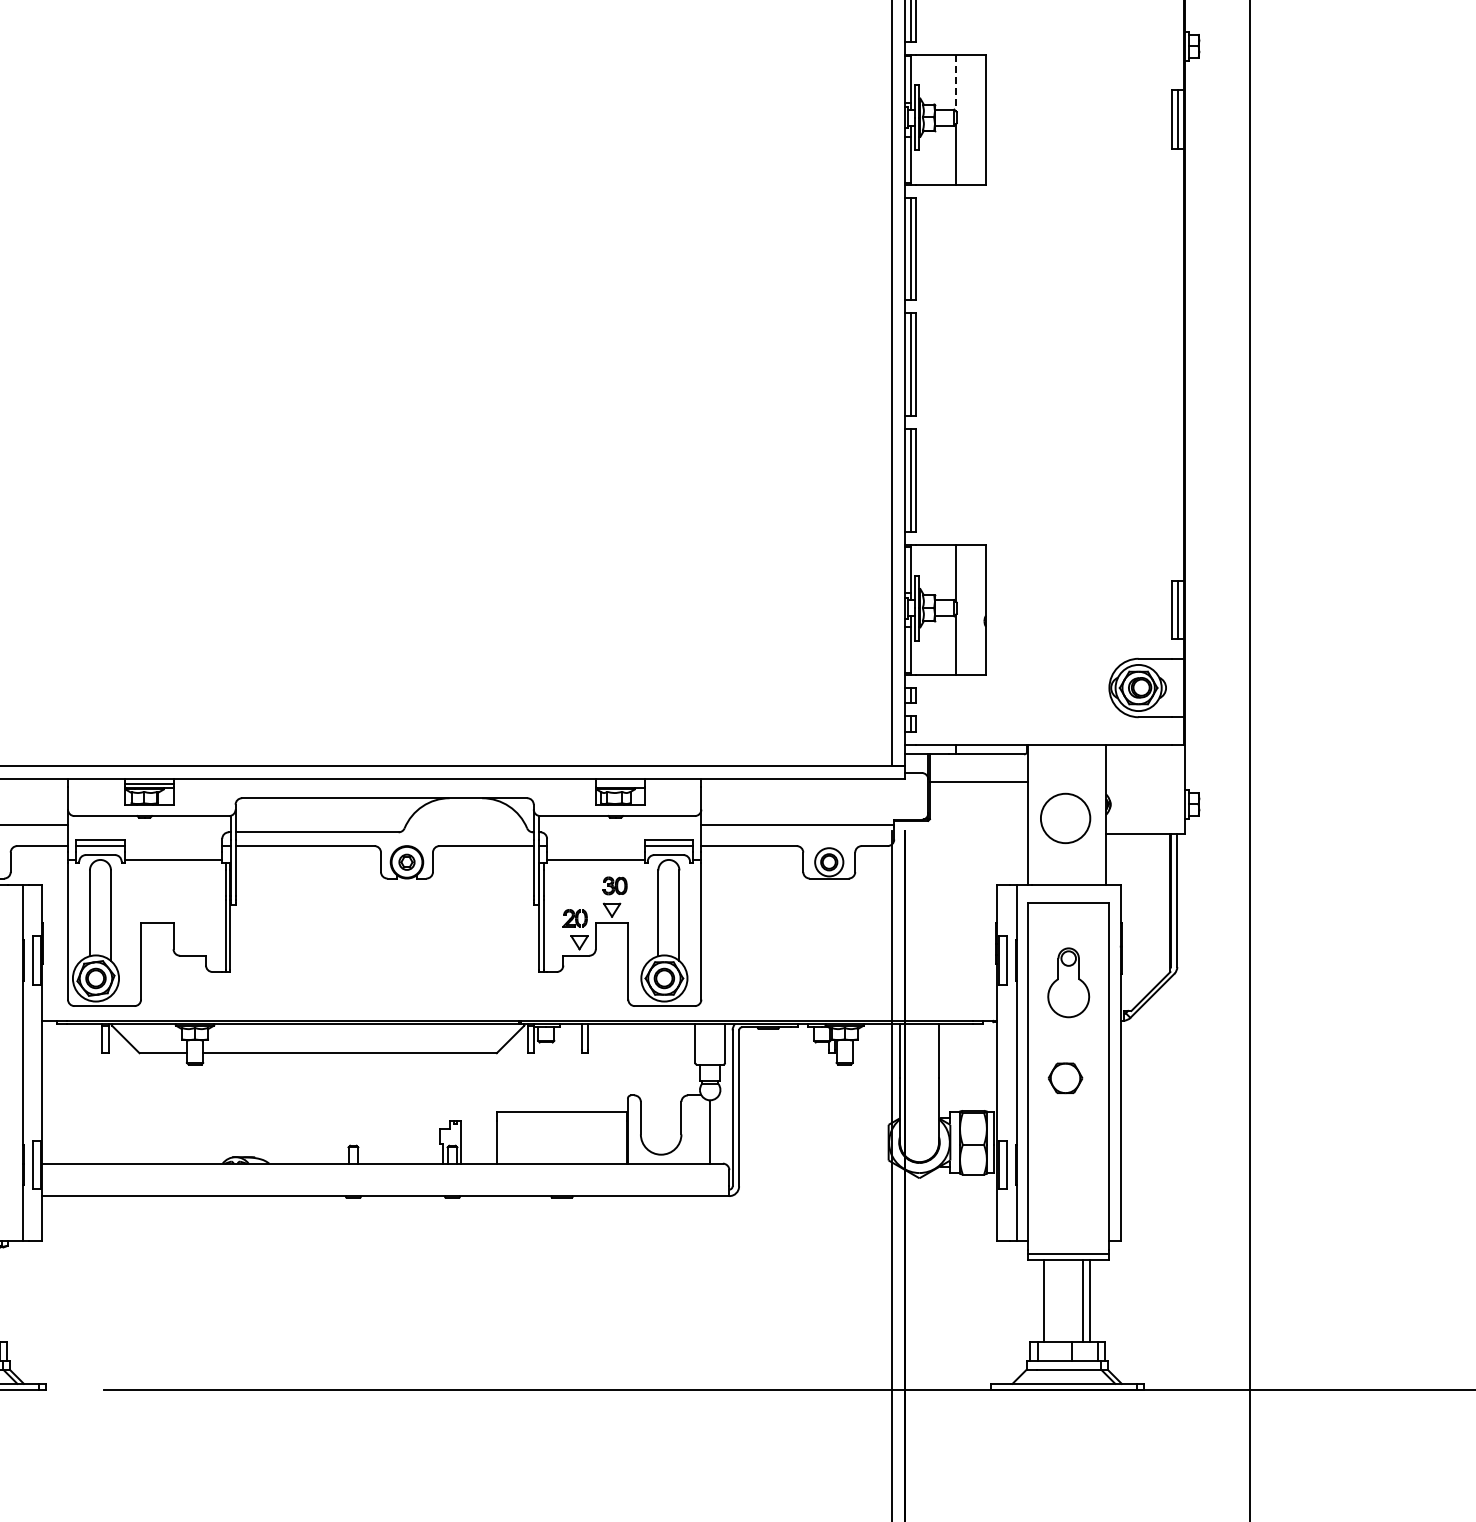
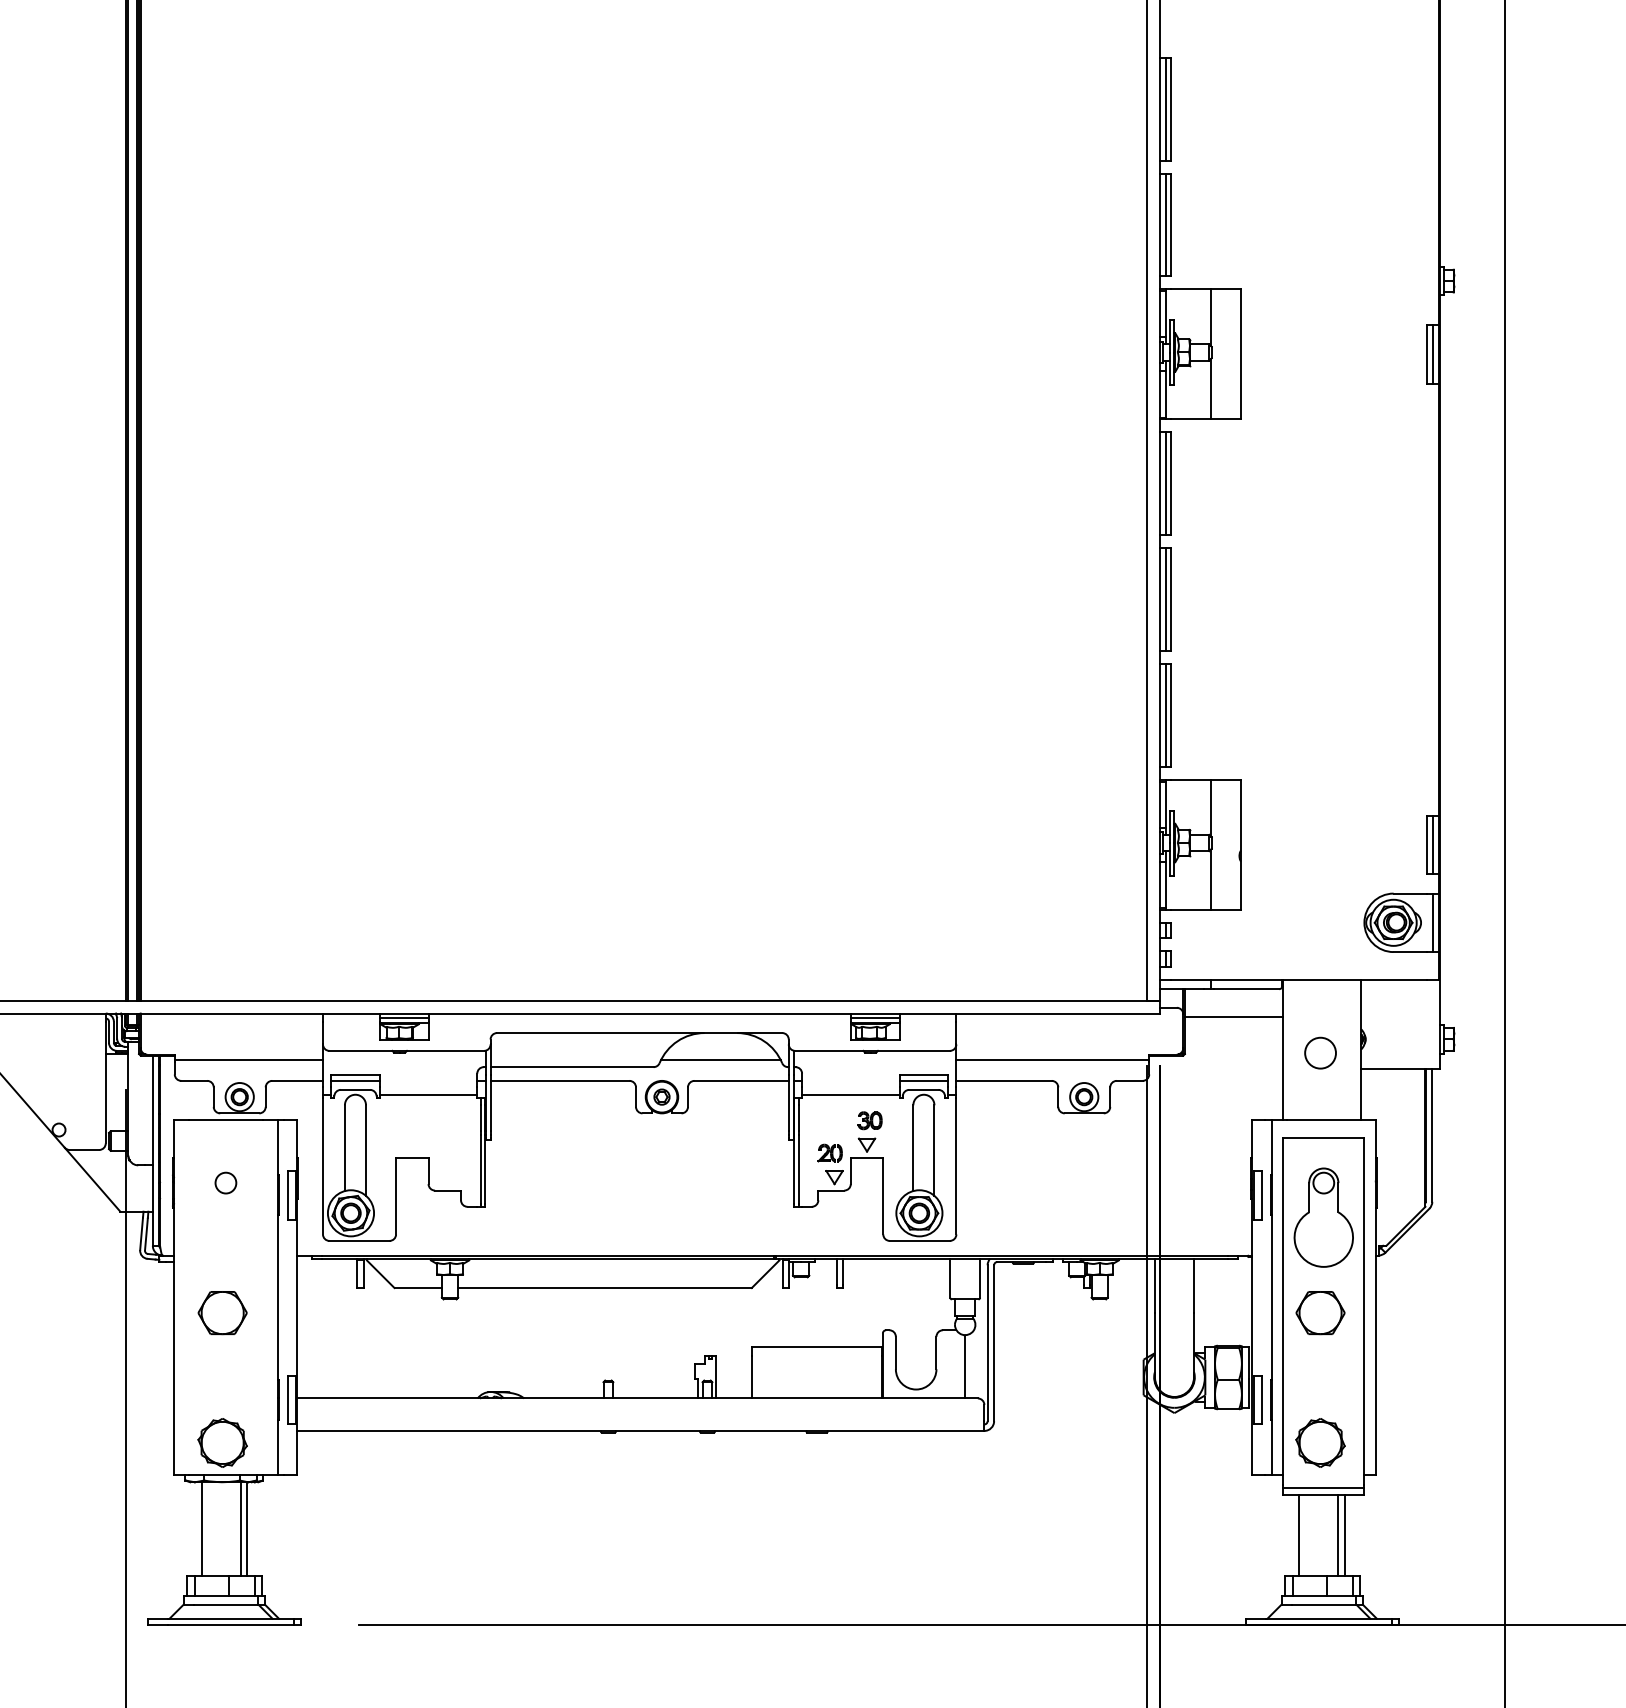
line: (955, 83) -> (1210, 318), dashed -> solid
line: (1177, 687) -> (1432, 922), added
line: (619, 783) -> (874, 1018), added
circle: (1065, 817) -> (1320, 1052), size x0.62
line: (465, 824) -> (720, 1059), added
part: (1068, 982) -> (1323, 1217), size x1.43
part: (1065, 1078) -> (1320, 1313), size x1.43
part: (1065, 1207) -> (1320, 1442), added

